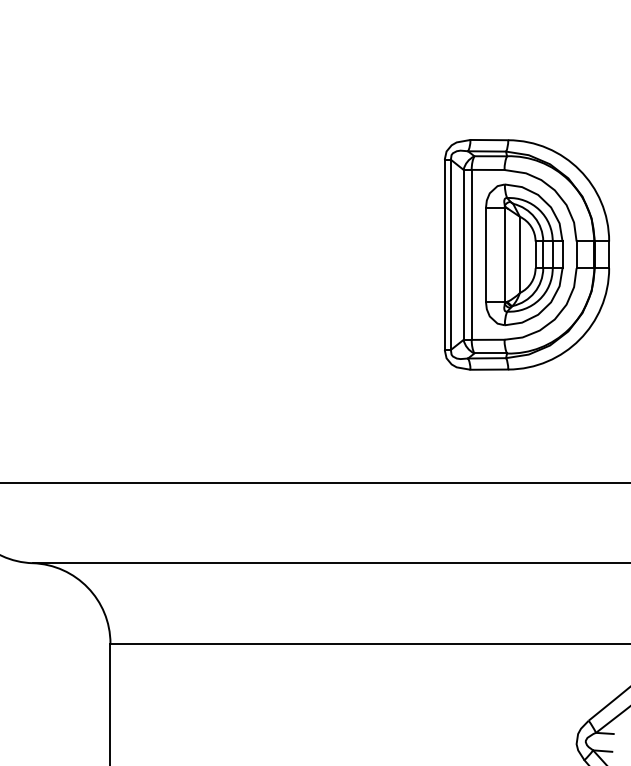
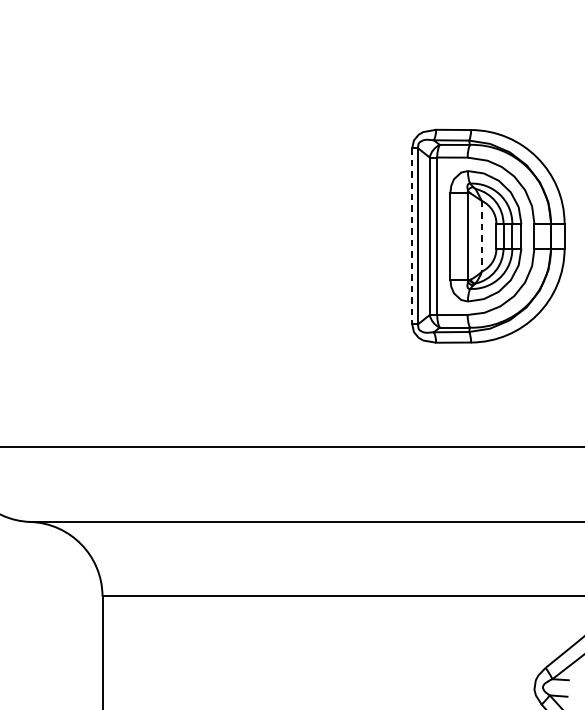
line: (444, 255) -> (412, 236), solid -> dashed
line: (519, 255) -> (481, 236), solid -> dashed

